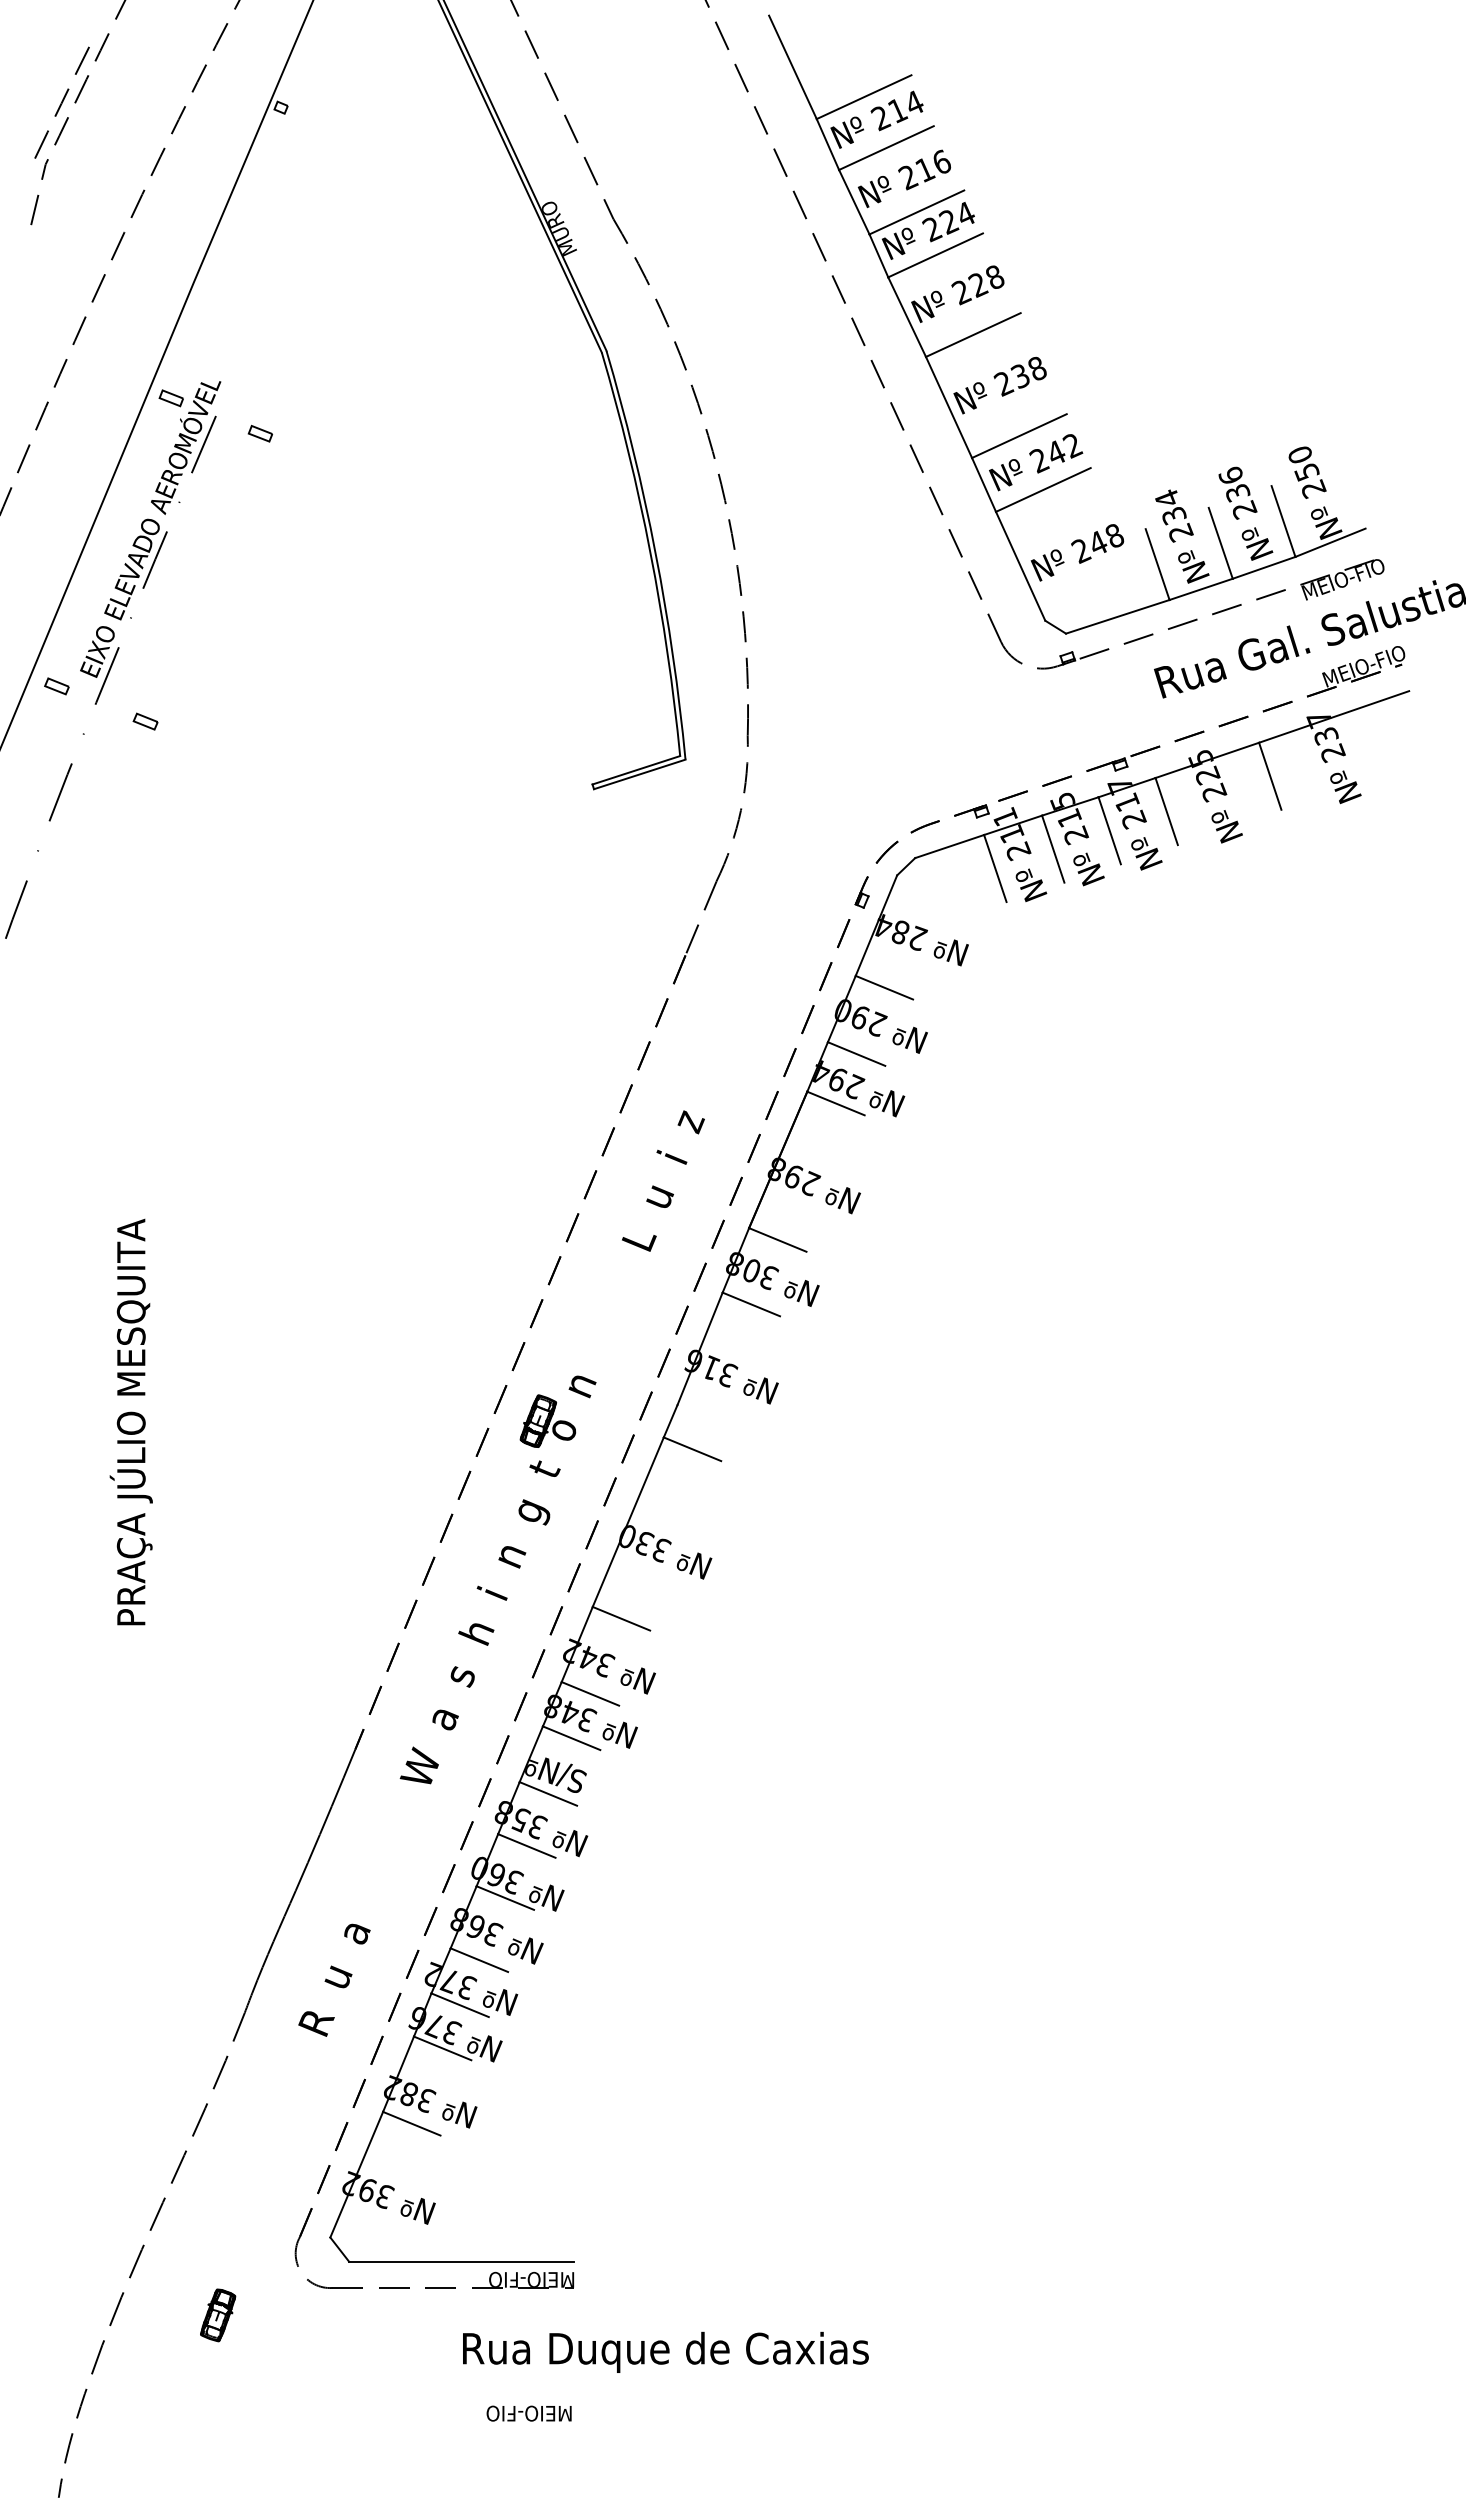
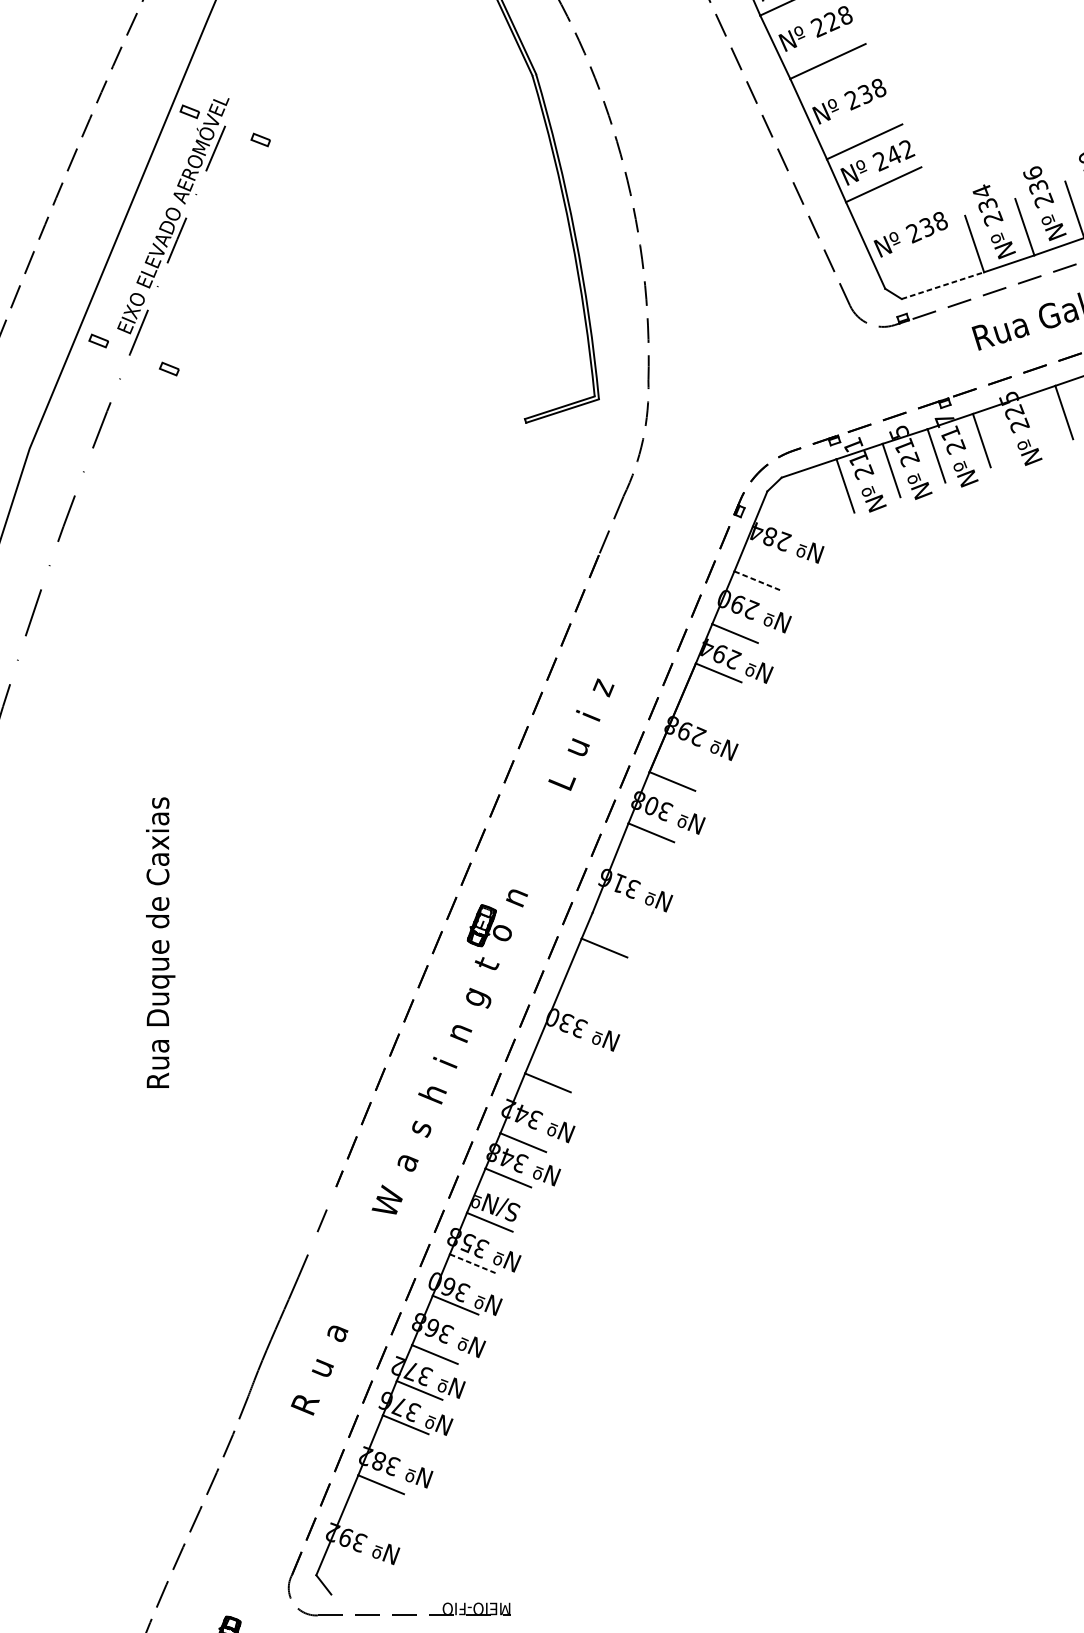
text: (1097, 543) -> (926, 227), 248 -> 238
line: (1118, 616) -> (943, 285), solid -> dashed
line: (883, 987) -> (756, 580), solid -> dashed
text: (131, 1419) -> (158, 924), PRAÇA JÚLIO MESQUITA -> Rua Duque de Caxias
line: (349, 1763) -> (331, 1198), removed
line: (325, 1820) -> (312, 1243), removed
line: (526, 1845) -> (472, 1263), solid -> dashed
line: (461, 2261) -> (420, 1594), removed

